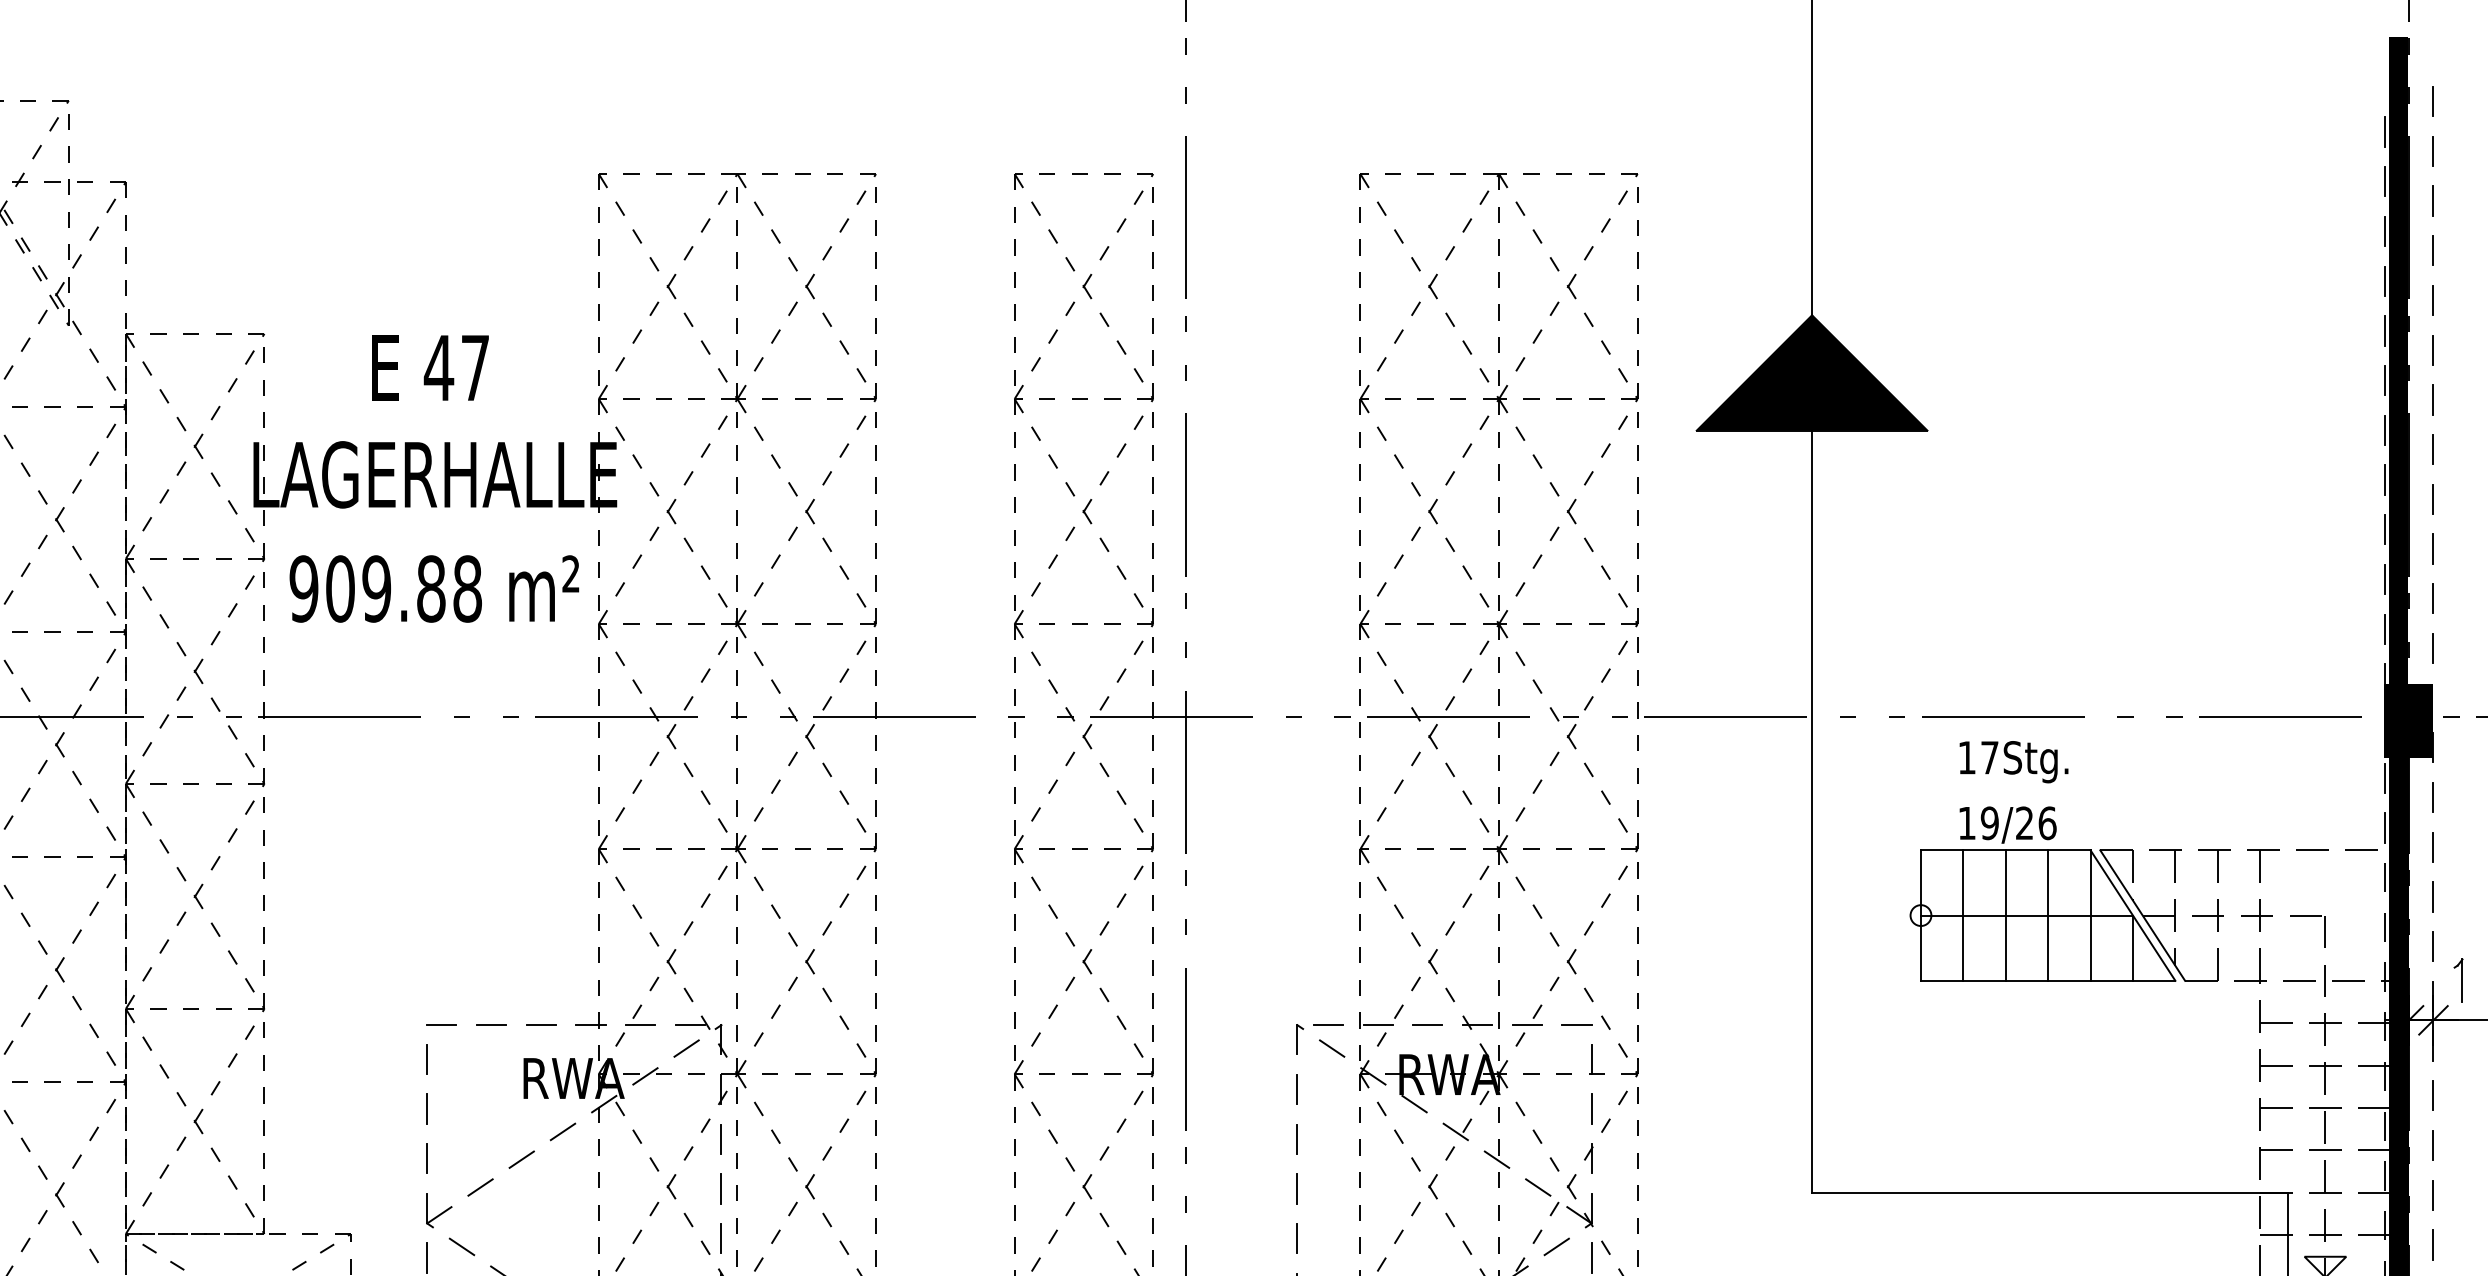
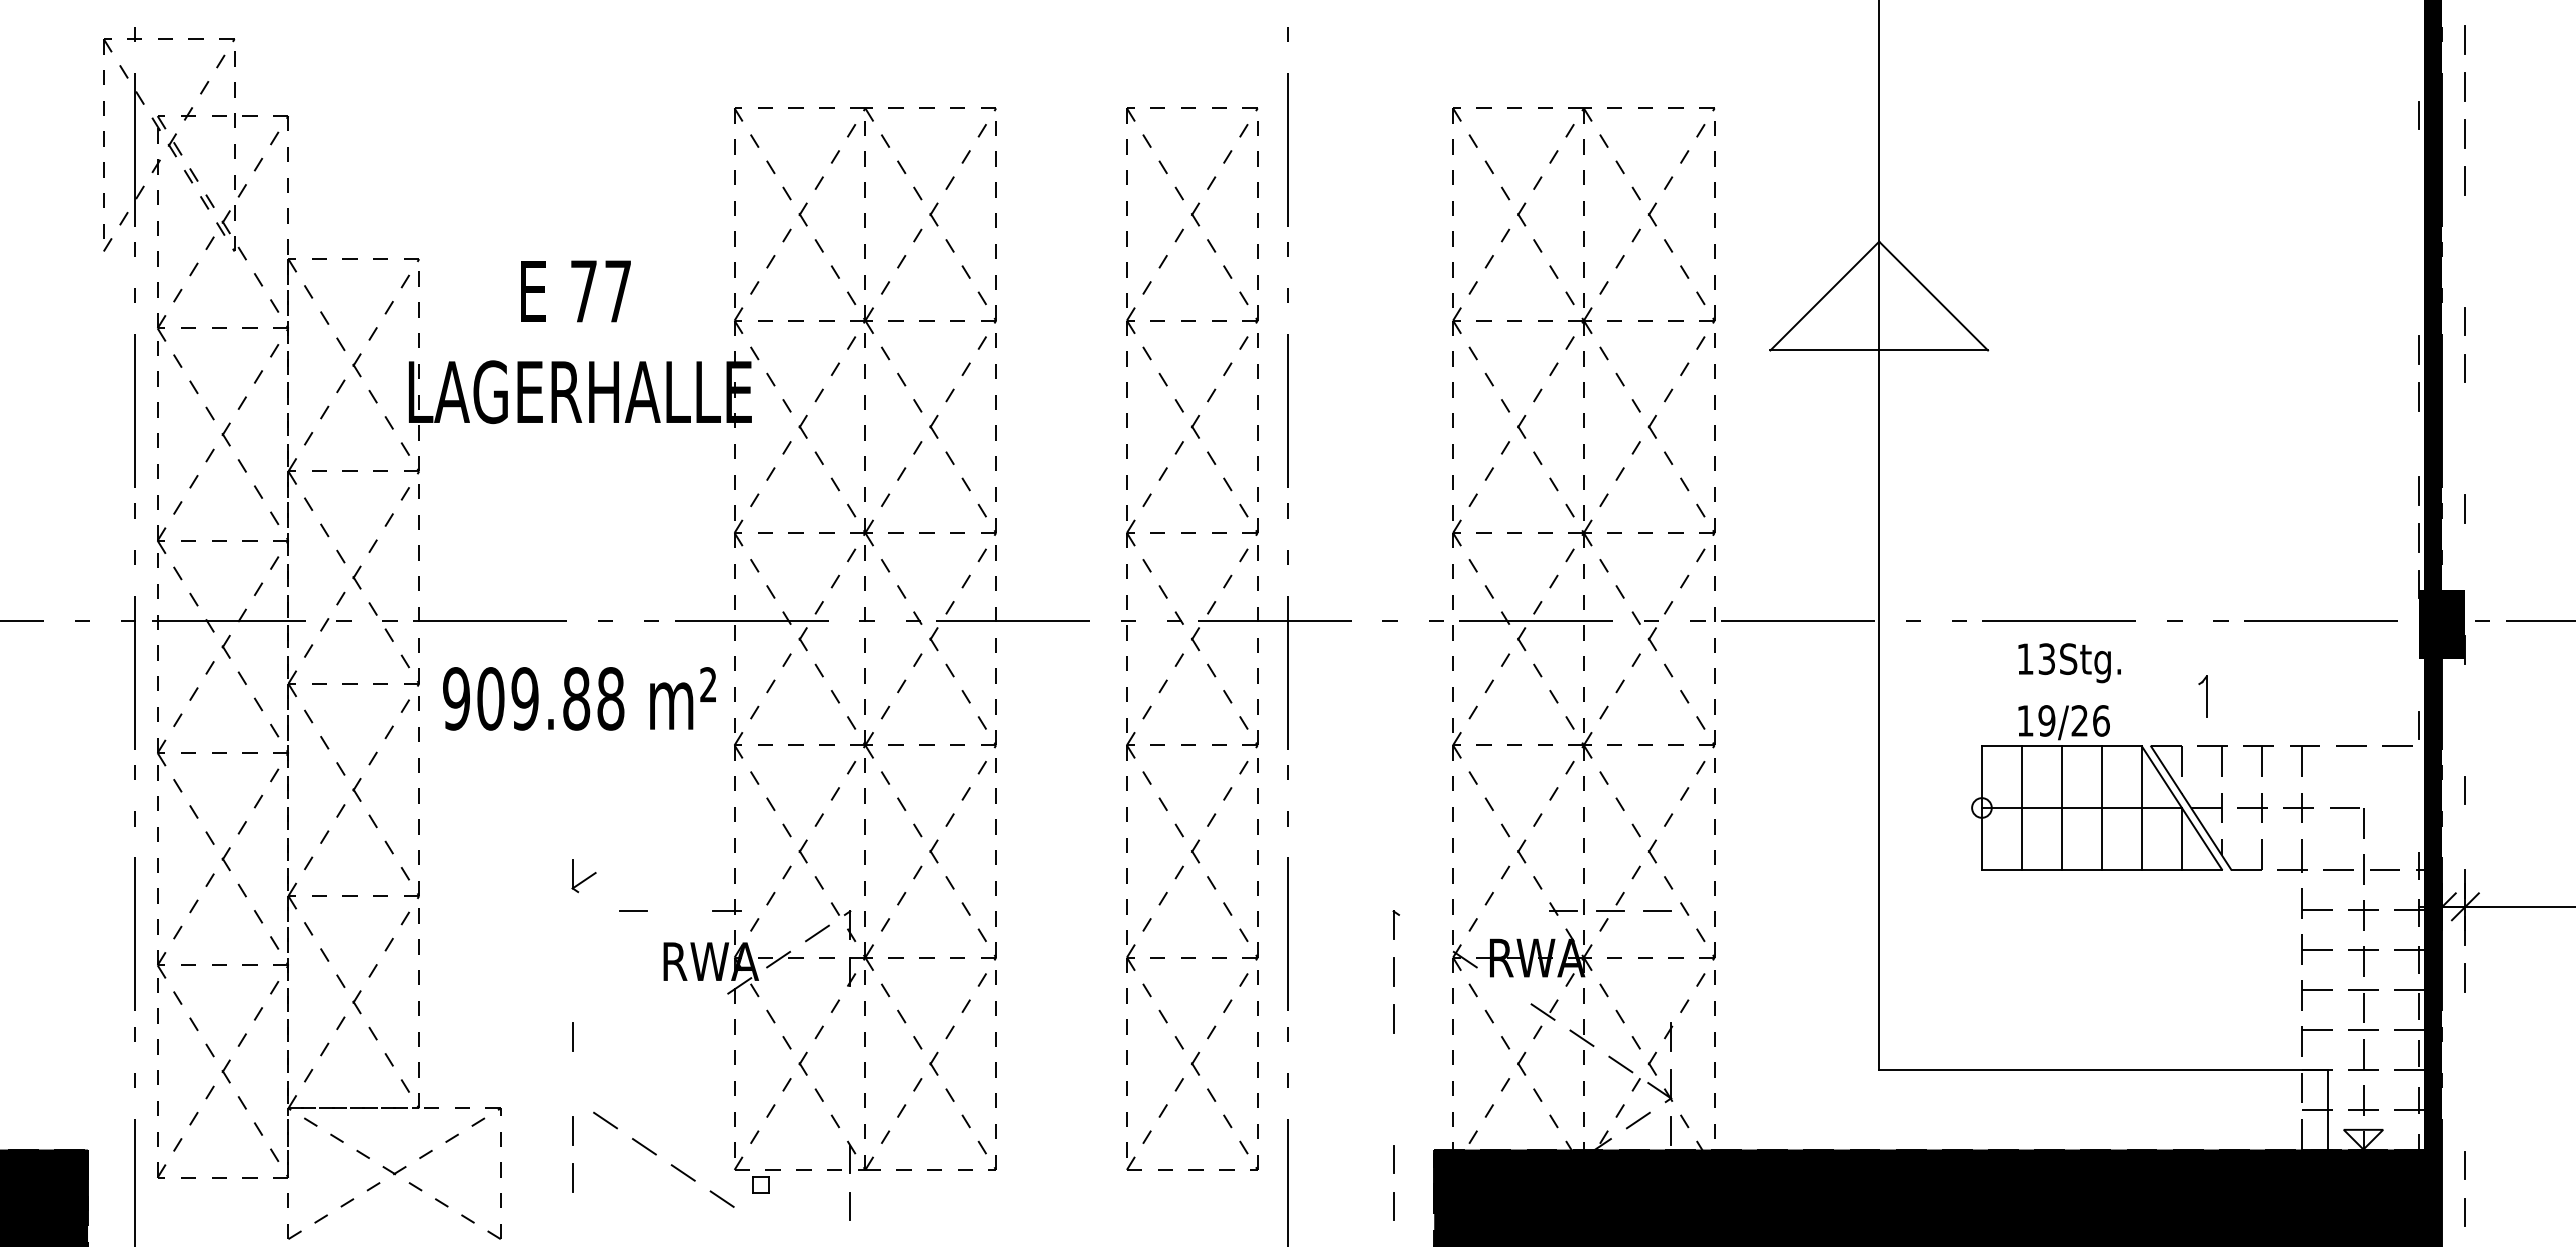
line: (2384, 131) -> (2419, 68), removed
line: (2384, 231) -> (2419, 162), removed
line: (2384, 281) -> (2419, 209), removed
line: (2433, 300) -> (2465, 227), removed
line: (2384, 331) -> (2419, 256), removed
line: (2433, 350) -> (2465, 274), removed
text: (438, 368) -> (583, 291), 47 -> 77
fill: (1812, 372) -> (1879, 295), removed
line: (2384, 380) -> (2419, 303), removed
line: (2433, 499) -> (2465, 415), removed
line: (2384, 529) -> (2419, 443), removed
line: (2433, 548) -> (2465, 461), removed
text: (434, 588) -> (579, 698), moved
line: (2433, 647) -> (2465, 555), removed
text: (1989, 758) -> (2046, 659), 17Stg. -> 13Stg.
line: (2384, 778) -> (2419, 678), removed
line: (2433, 797) -> (2465, 696), removed
line: (2433, 847) -> (2465, 743), removed
line: (2384, 877) -> (2419, 772), removed
line: (2384, 926) -> (2419, 818), removed
line: (2433, 946) -> (2465, 837), removed
part: (2457, 980) -> (2202, 696), moved
line: (441, 1025) -> (586, 911), removed
line: (541, 1025) -> (680, 911), removed
line: (640, 1025) -> (773, 911), removed
line: (689, 1025) -> (820, 911), removed
line: (1327, 1025) -> (1422, 911), removed
line: (1377, 1025) -> (1469, 911), removed
line: (1427, 1025) -> (1516, 911), removed
line: (1332, 1048) -> (1426, 933), removed
line: (426, 1059) -> (572, 943), removed
line: (1591, 1059) -> (1671, 943), removed
line: (1413, 1103) -> (1503, 985), removed
line: (426, 1109) -> (572, 990), removed
line: (1591, 1109) -> (1671, 990), removed
line: (562, 1131) -> (700, 1011), removed
line: (721, 1138) -> (850, 1018), removed
line: (2433, 1145) -> (2465, 1024), removed
line: (521, 1159) -> (661, 1038), removed
line: (479, 1187) -> (622, 1064), removed
line: (721, 1188) -> (850, 1065), removed
line: (1297, 1188) -> (1393, 1065), removed
line: (2433, 1194) -> (2465, 1071), removed
part: (438, 1210) -> (583, 876), moved
line: (721, 1238) -> (850, 1112), removed
line: (1297, 1238) -> (1393, 1112), removed
line: (2433, 1244) -> (2465, 1118), removed

